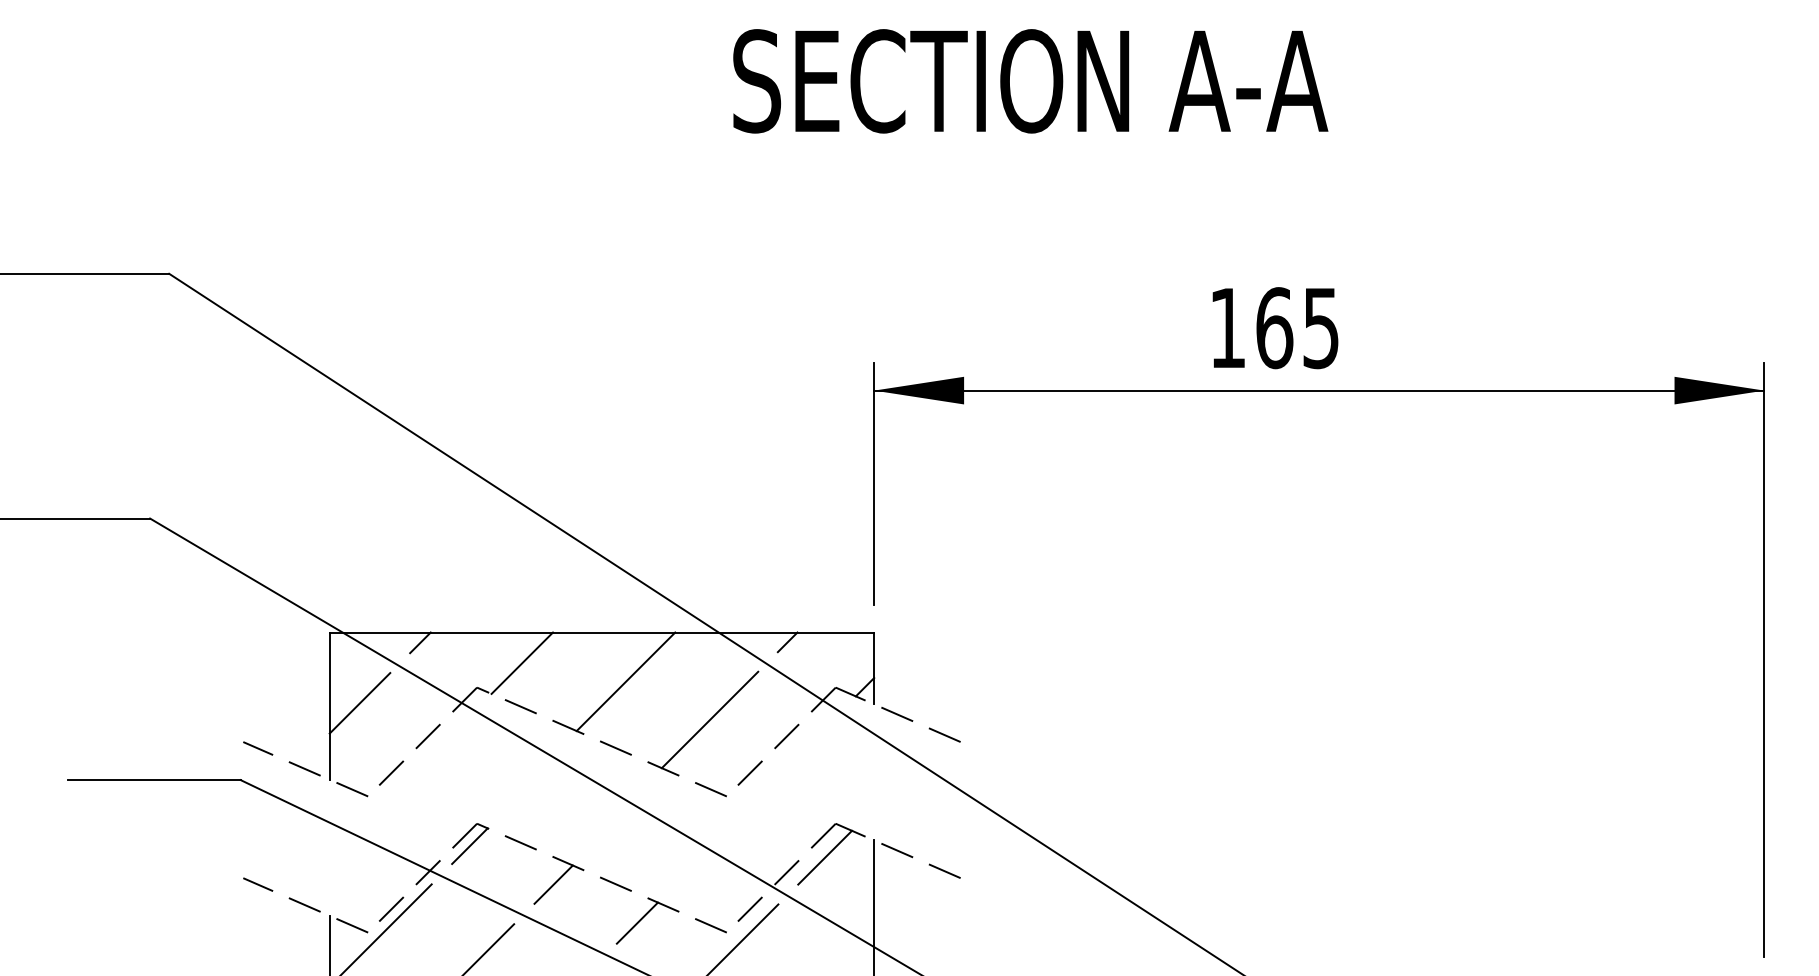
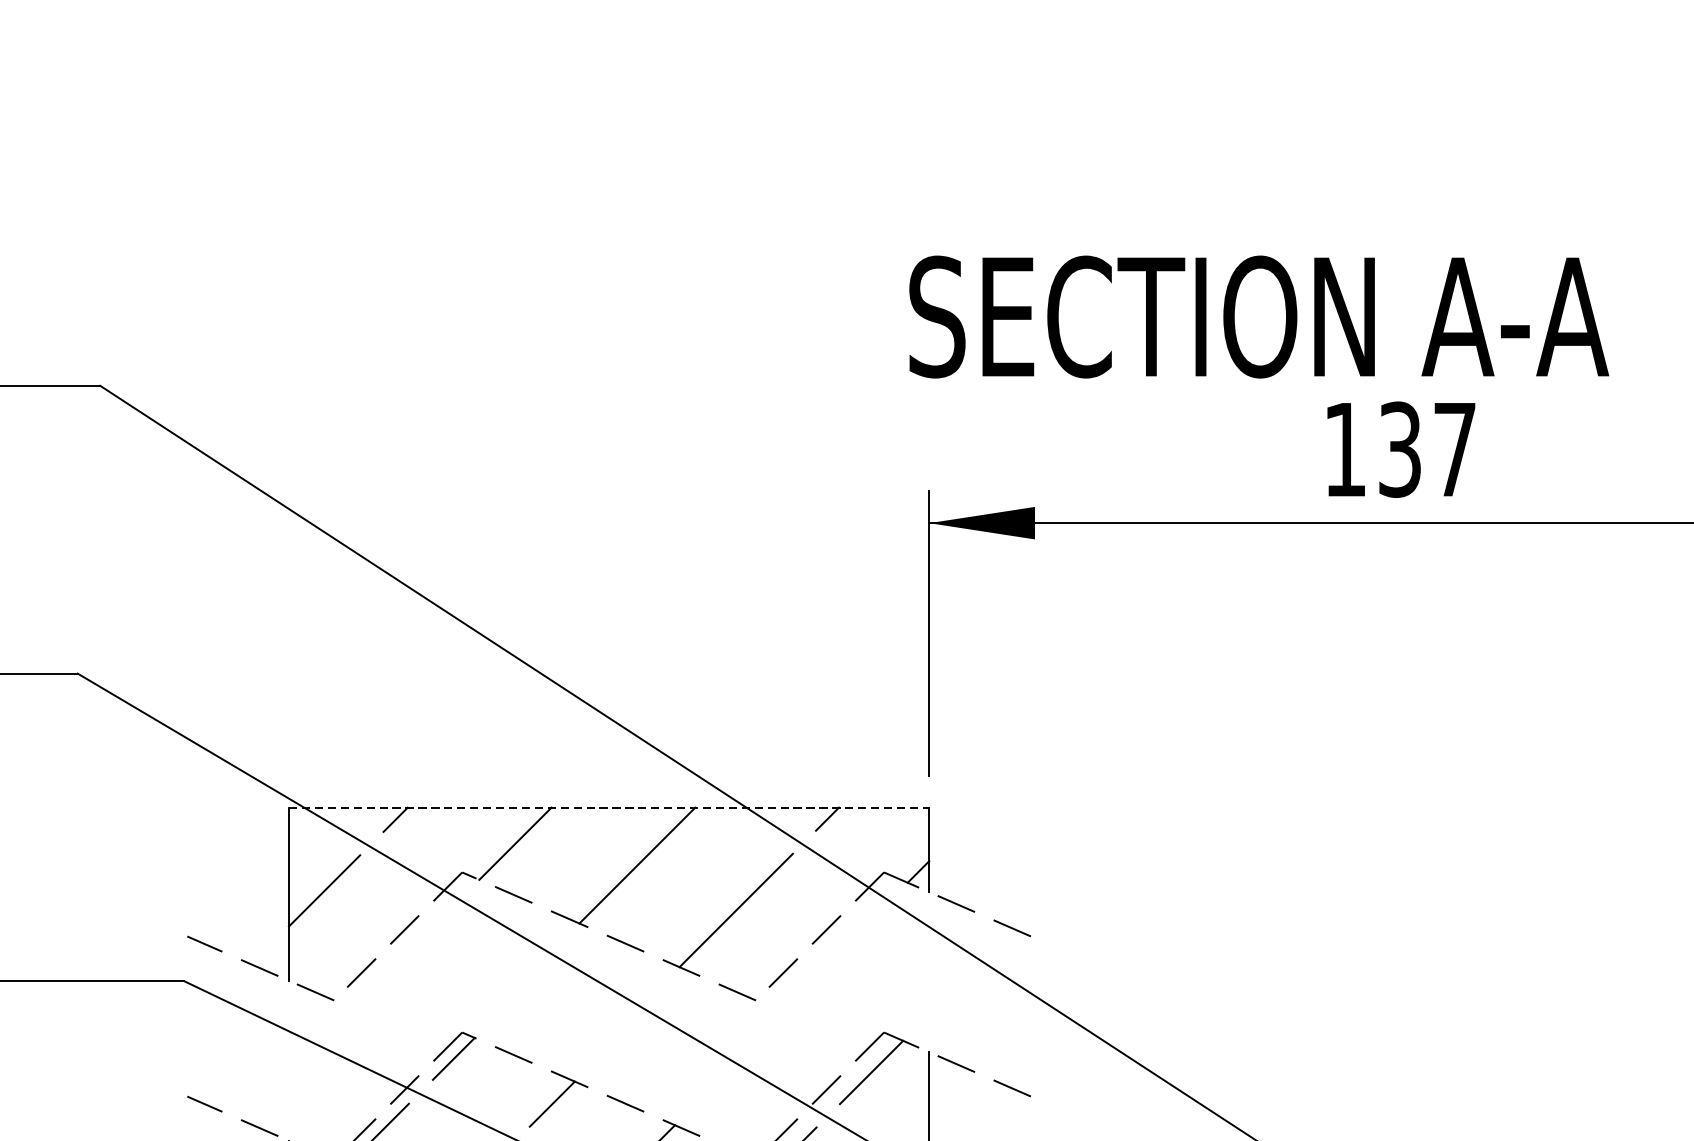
text: (1030, 81) -> (1258, 317), moved
text: (1297, 328) -> (1427, 450), 165 -> 137
line: (602, 632) -> (609, 807), solid -> dashed

